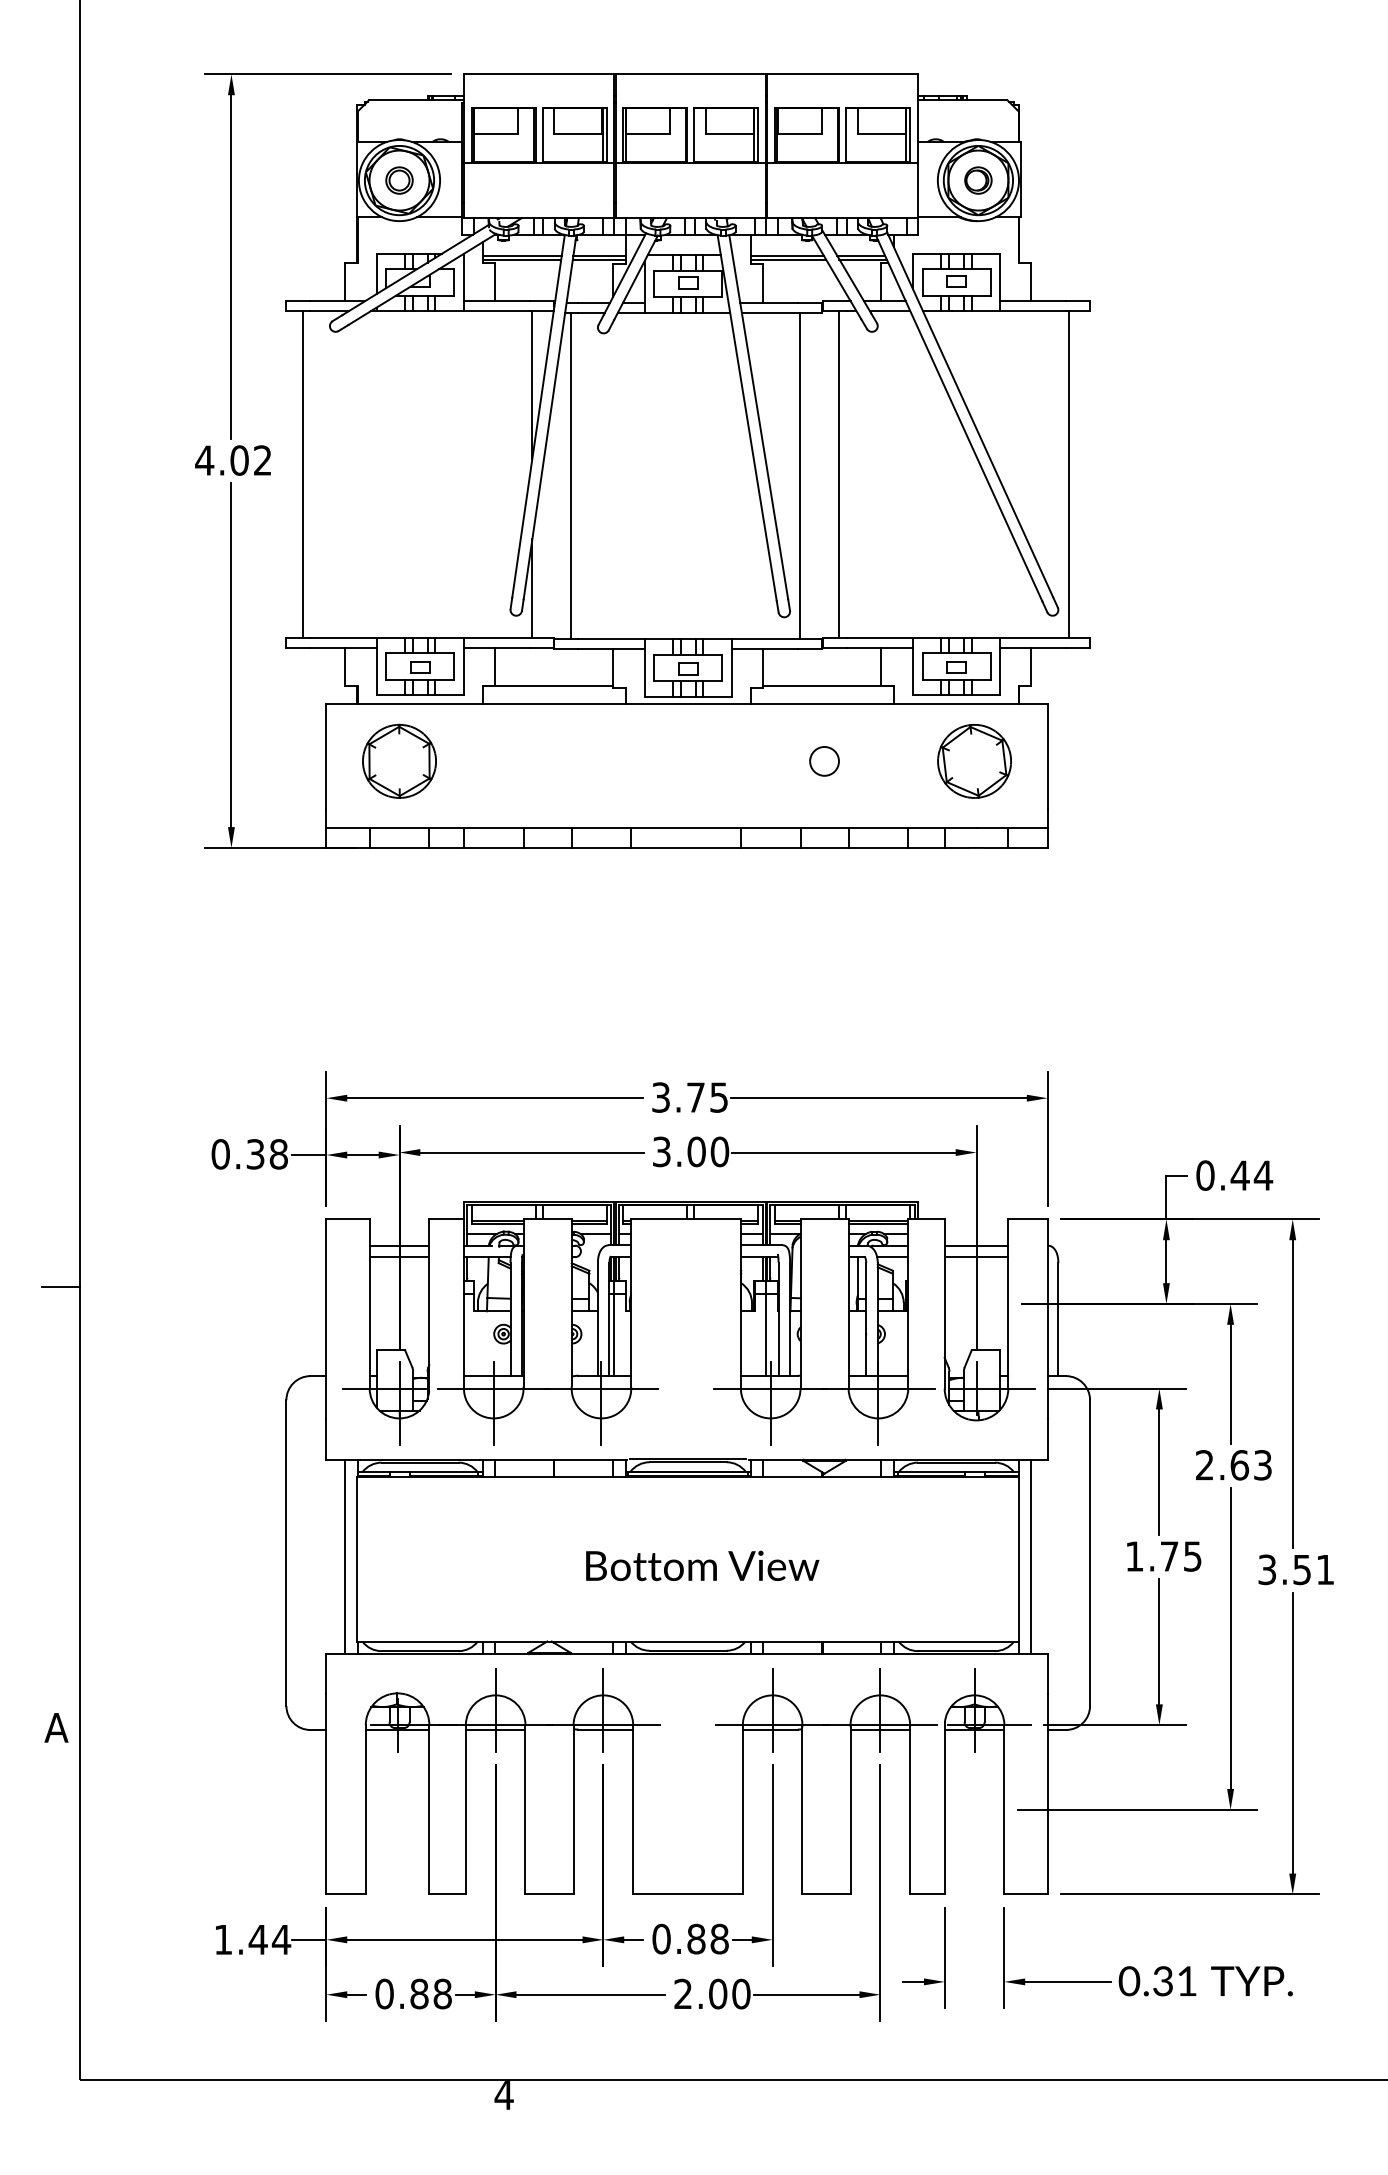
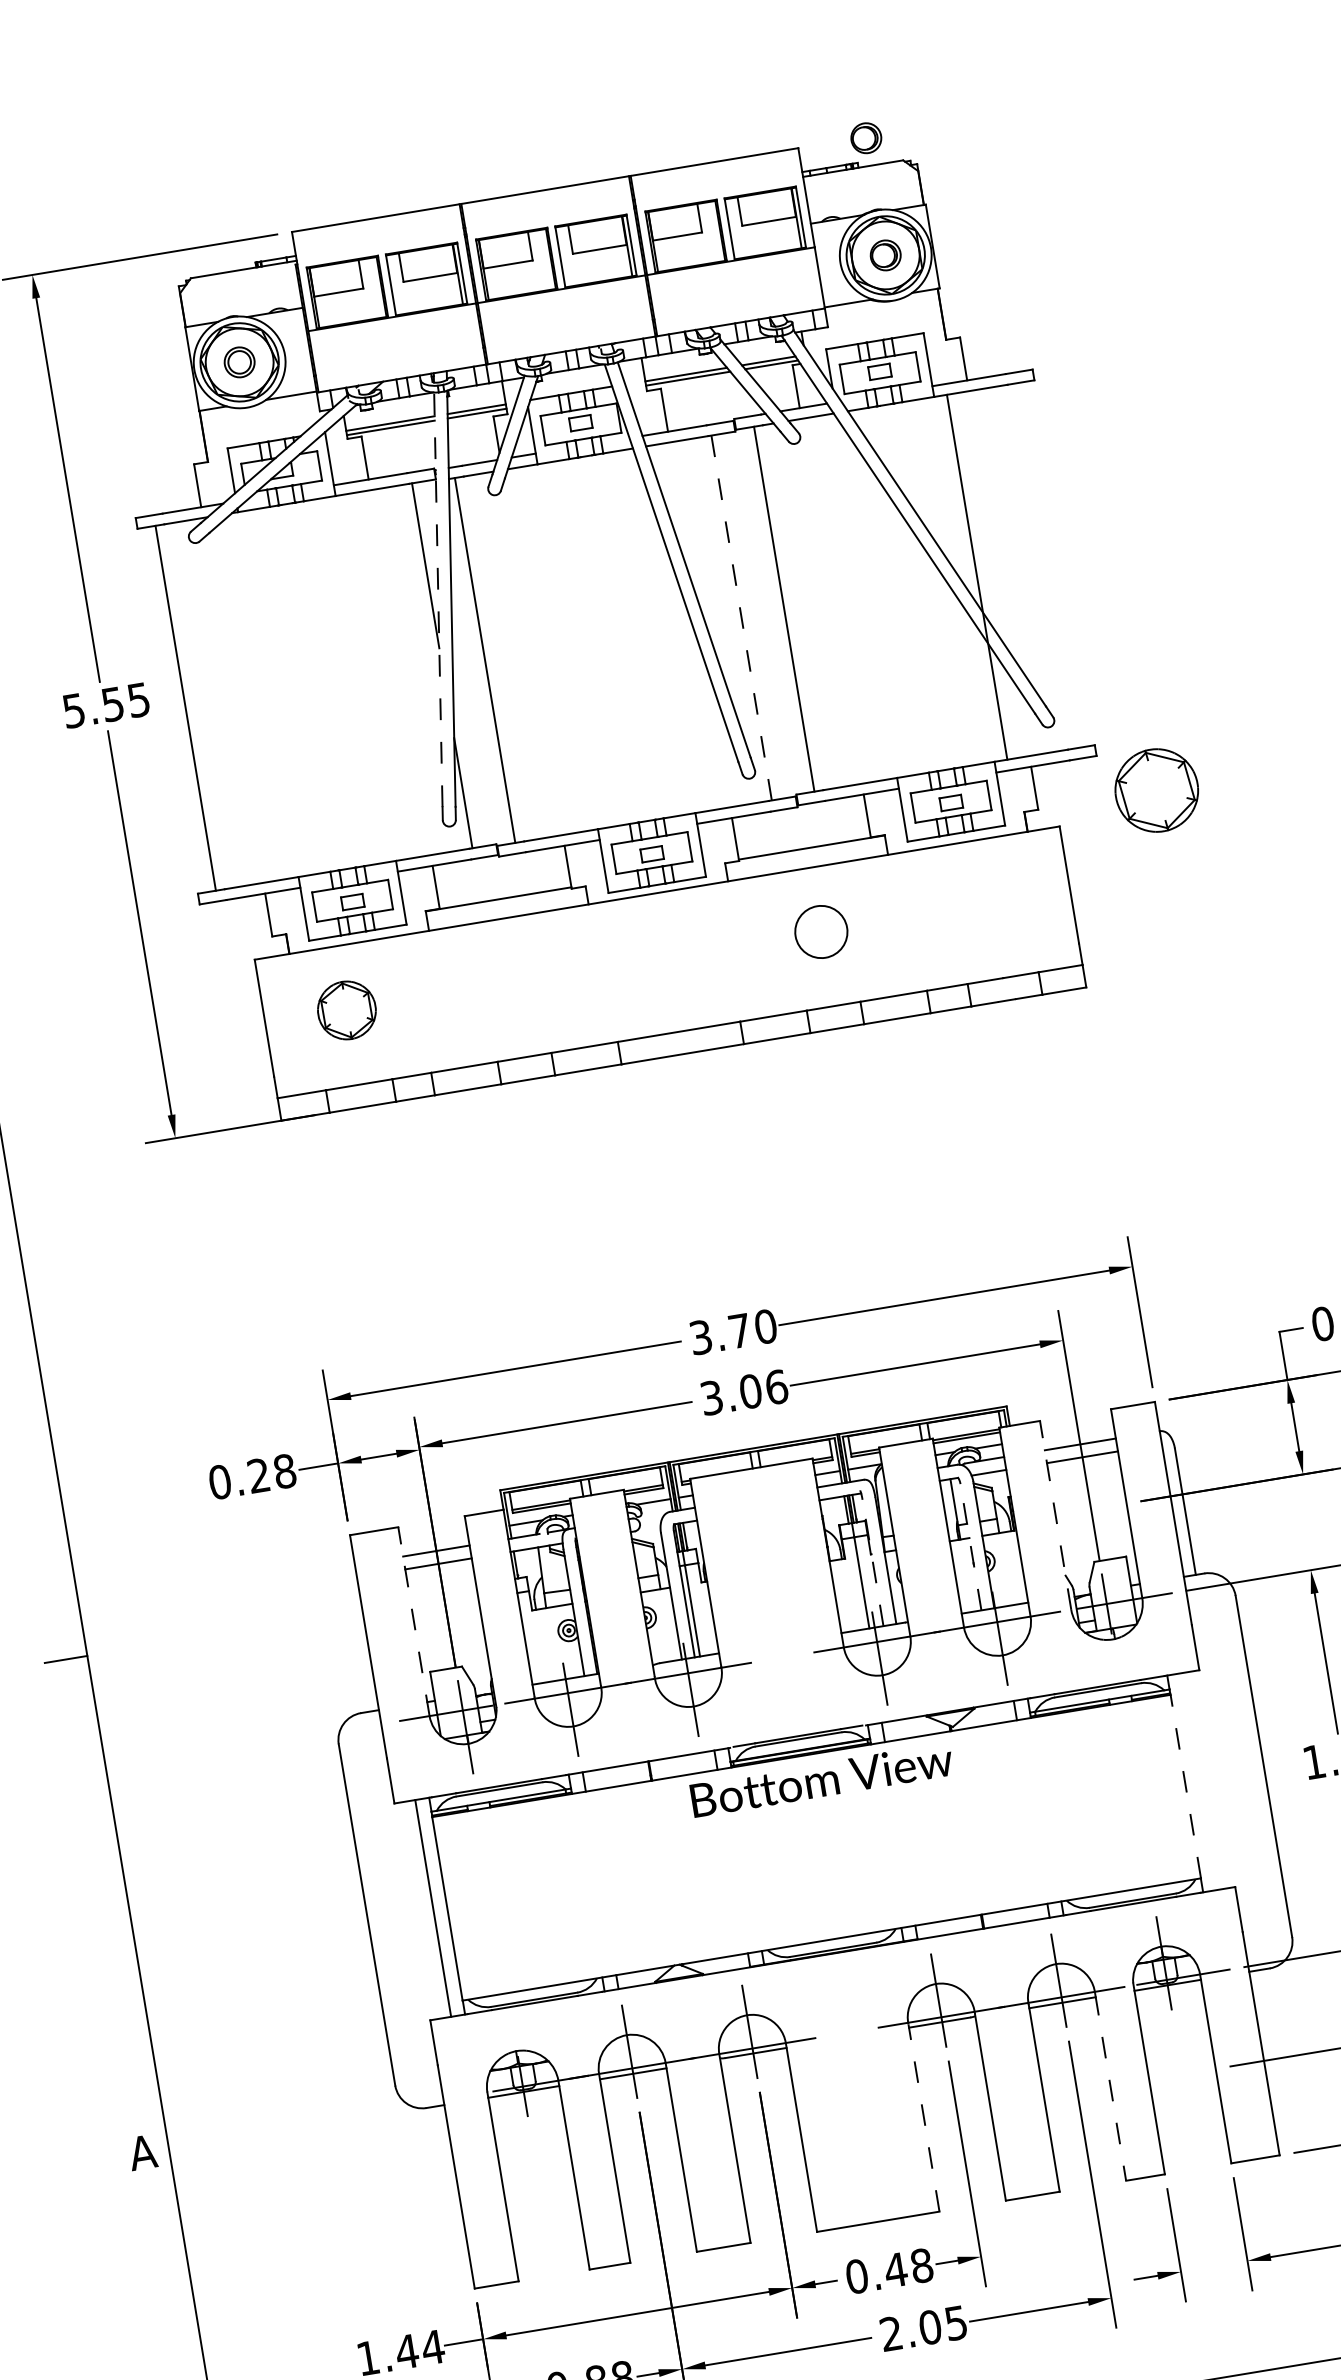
part: (978, 75) -> (866, 138), added
line: (538, 415) -> (438, 598), solid -> dashed
text: (233, 460) -> (106, 705), 4.02 -> 5.55
line: (1068, 473) -> (976, 576), moved
line: (800, 476) -> (741, 618), solid -> dashed
part: (399, 760) -> (346, 1009), size x0.7
circle: (824, 761) -> (821, 932), size x1.6
part: (974, 761) -> (1156, 790), moved
text: (719, 1097) -> (766, 1326), 3.75 -> 3.70
text: (719, 1151) -> (776, 1386), 3.00 -> 3.06
text: (255, 1154) -> (258, 1475), 0.38 -> 0.28
line: (369, 1303) -> (413, 1621), solid -> dashed
line: (944, 1303) -> (1055, 1514), solid -> dashed
line: (778, 1319) -> (873, 1563), solid -> dashed
line: (866, 1319) -> (971, 1547), solid -> dashed
line: (1031, 1556) -> (1199, 1781), removed
line: (1019, 1558) -> (1186, 1785), solid -> dashed
text: (702, 1565) -> (821, 1779), moved
line: (742, 1810) -> (923, 2118), solid -> dashed
line: (910, 1810) -> (1111, 2087), solid -> dashed
text: (696, 1938) -> (895, 2269), 0.88 -> 0.48
text: (741, 1993) -> (956, 2322), 2.00 -> 2.05

